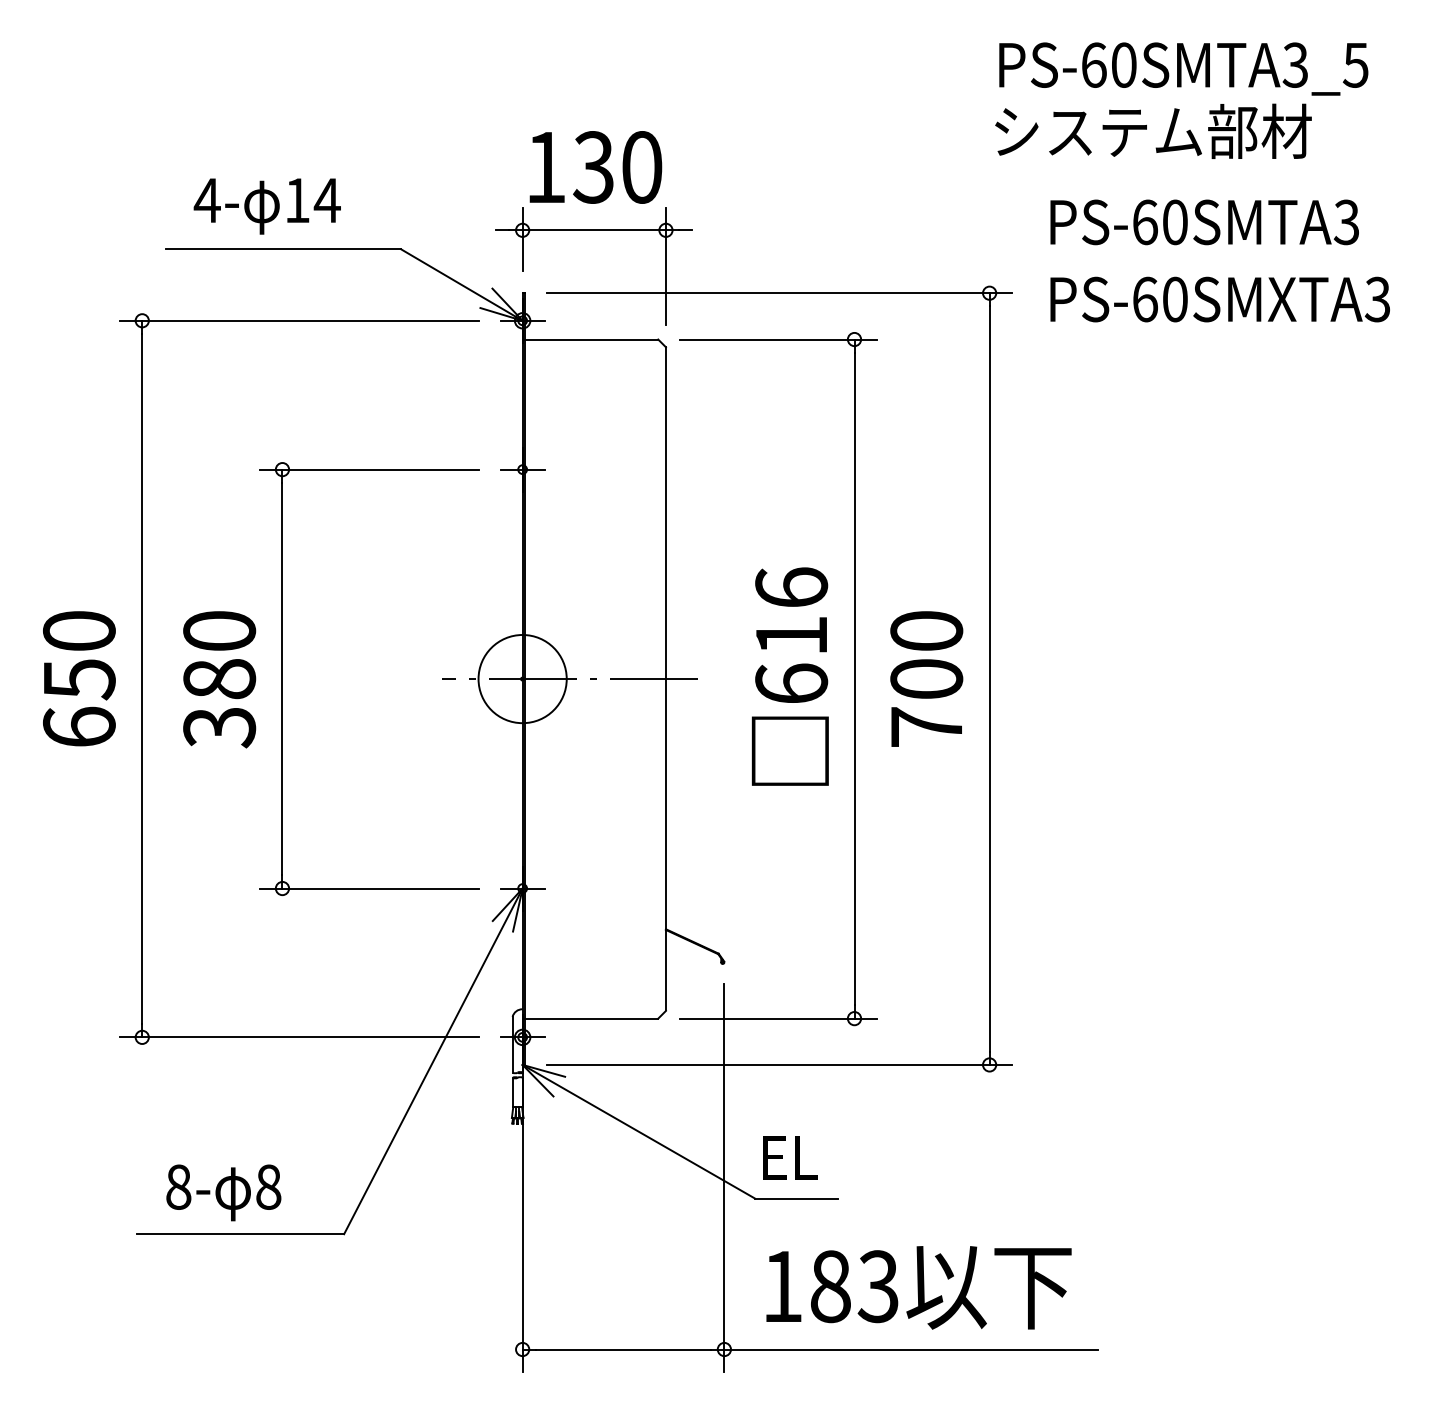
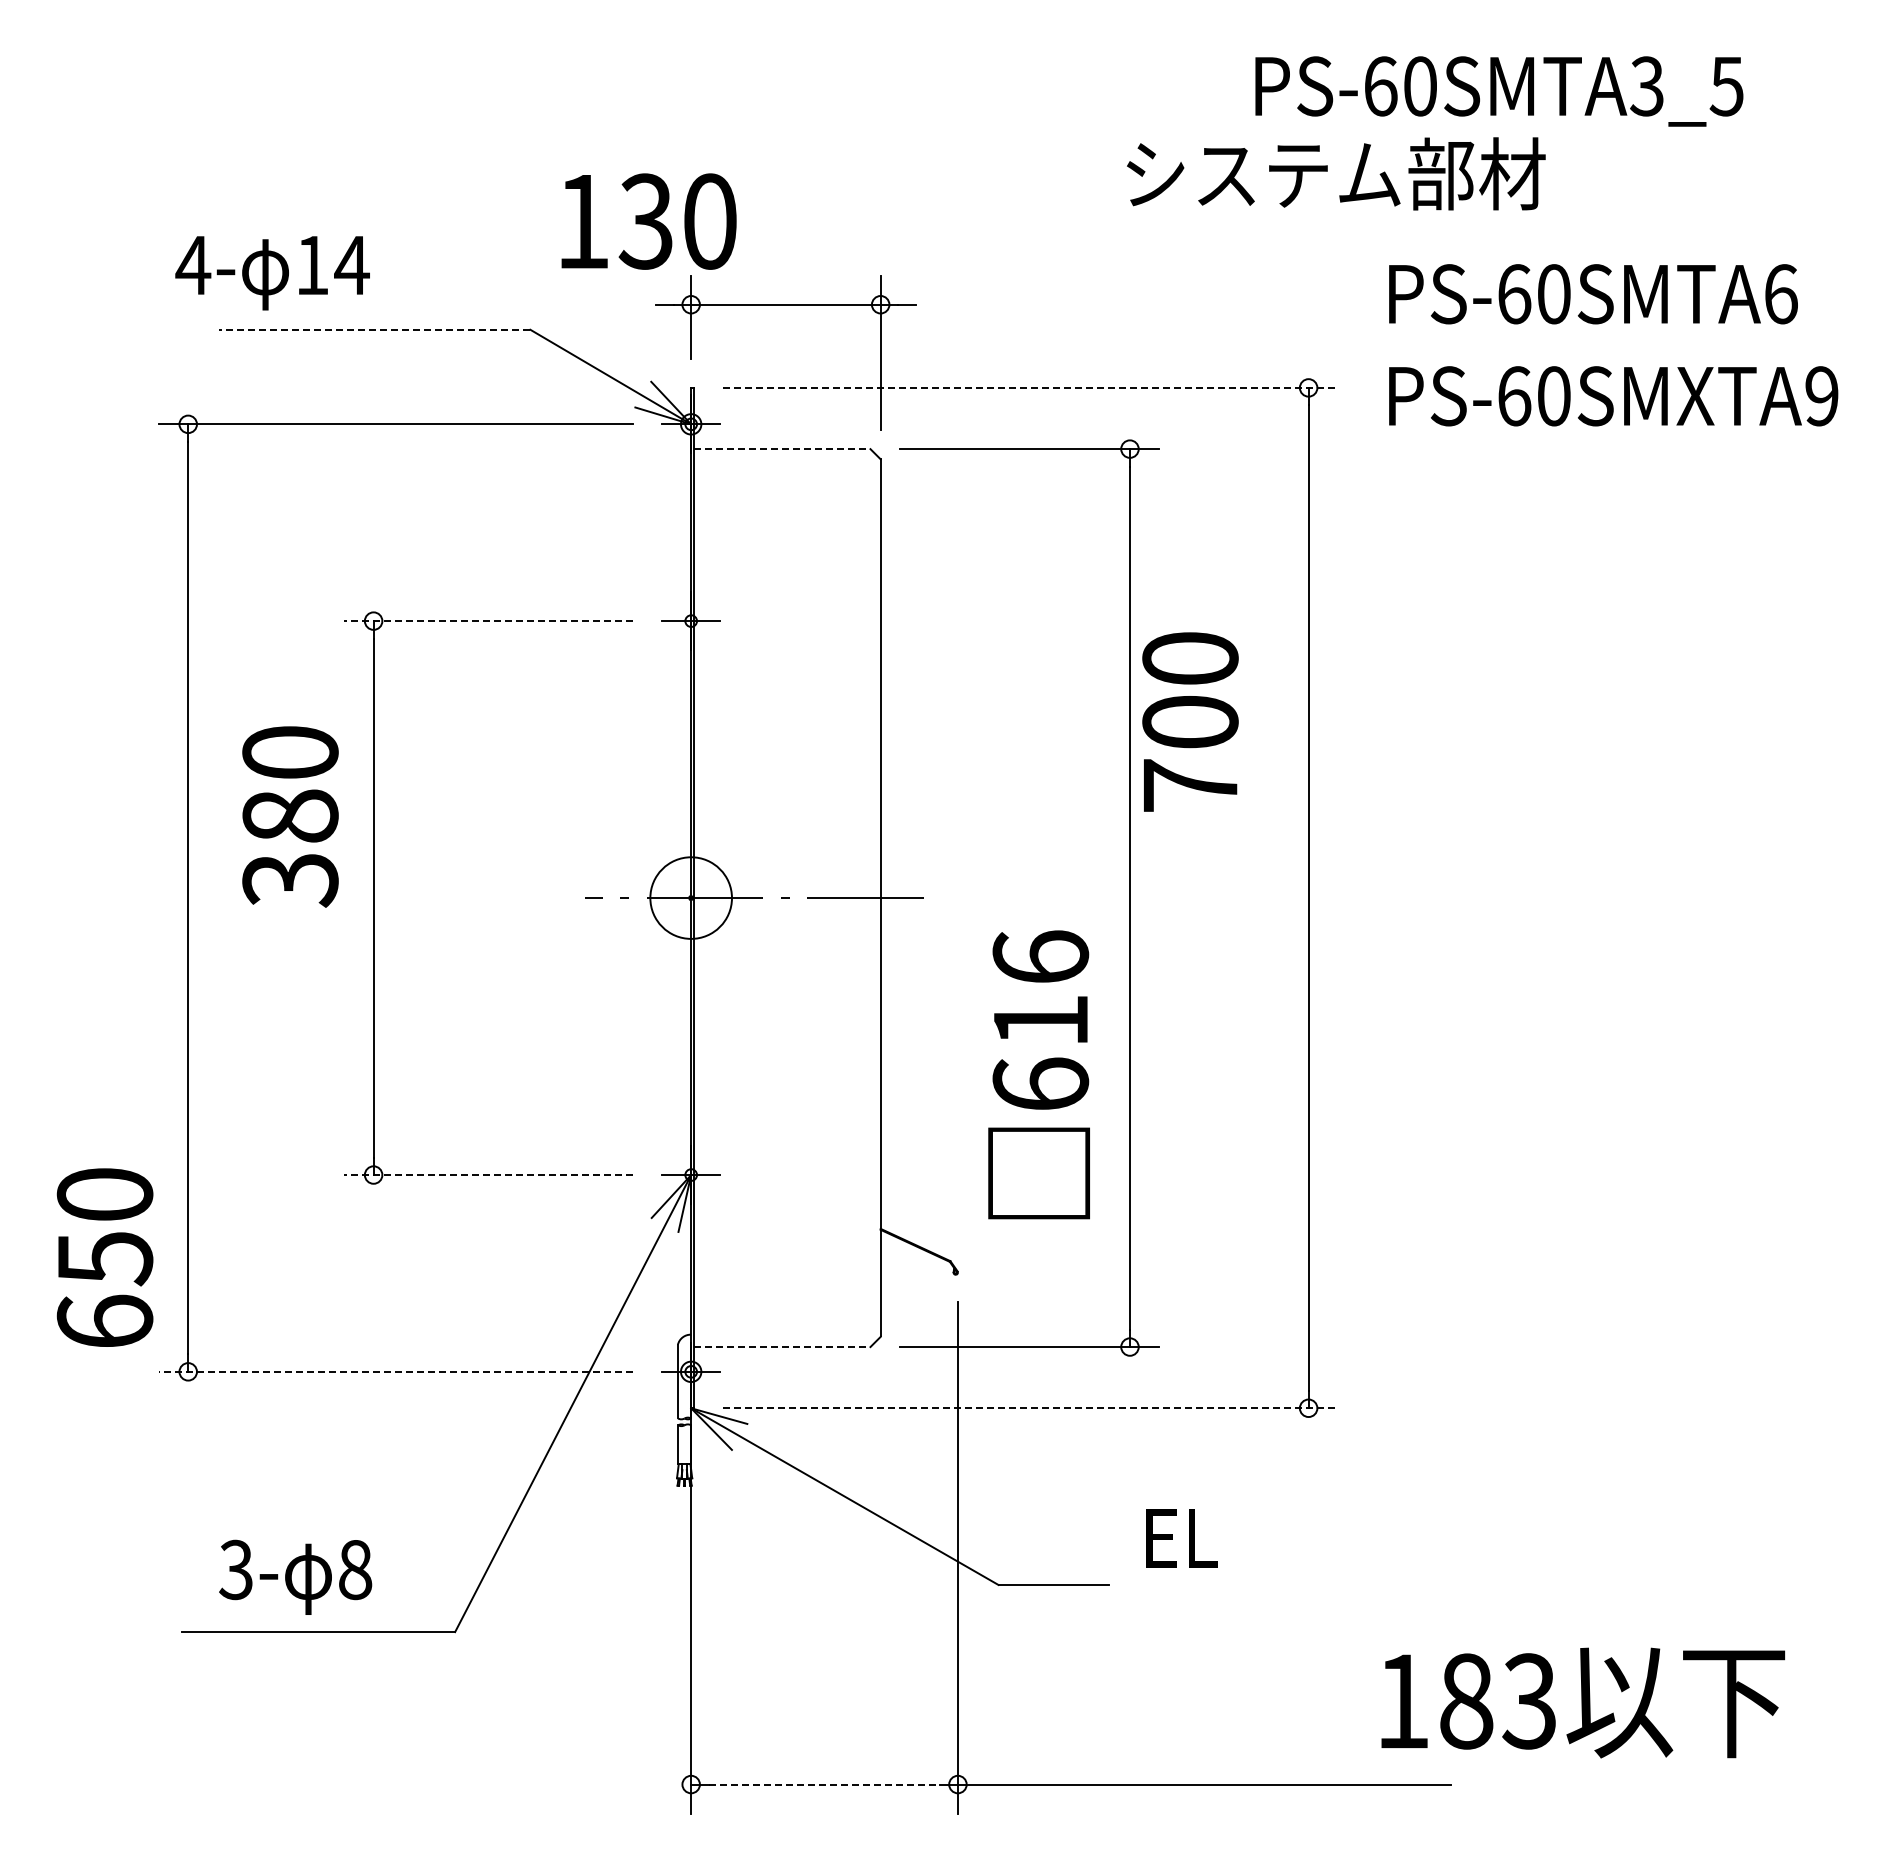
text: (1183, 69) -> (1499, 91), moved
text: (1153, 131) -> (1336, 173), moved
text: (595, 167) -> (648, 221), moved
text: (267, 206) -> (272, 273), moved
text: (1346, 222) -> (1780, 294), PS-60SMTA3 -> PS-60SMTA6
line: (283, 249) -> (374, 329), solid -> dashed
line: (780, 292) -> (1031, 387), solid -> dashed
text: (1377, 299) -> (1821, 396), PS-60SMXTA3 -> PS-60SMXTA9
line: (591, 339) -> (782, 449), solid -> dashed
line: (369, 469) -> (488, 621), solid -> dashed
text: (789, 676) -> (1038, 1074), moved
text: (78, 678) -> (104, 1257), moved
circle: (522, 678) -> (690, 897), size x0.7
text: (926, 678) -> (1190, 721), moved
text: (219, 679) -> (290, 816), moved
line: (369, 888) -> (488, 1175), solid -> dashed
line: (591, 1018) -> (782, 1347), solid -> dashed
line: (299, 1037) -> (395, 1371), solid -> dashed
line: (780, 1065) -> (1031, 1408), solid -> dashed
text: (789, 1158) -> (1181, 1538), moved
text: (178, 1186) -> (236, 1569), 8- -> 3-
text: (918, 1287) -> (1582, 1702), moved
line: (623, 1349) -> (824, 1784), solid -> dashed

